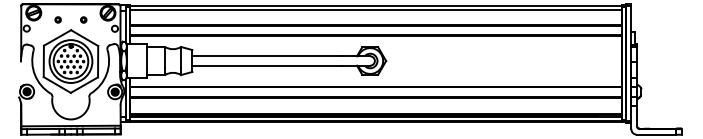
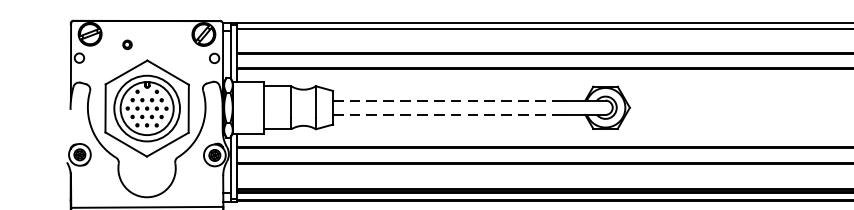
part: (83, 19) -> (166, 44), removed
line: (267, 56) -> (448, 100), solid -> dashed
line: (267, 65) -> (448, 114), solid -> dashed

